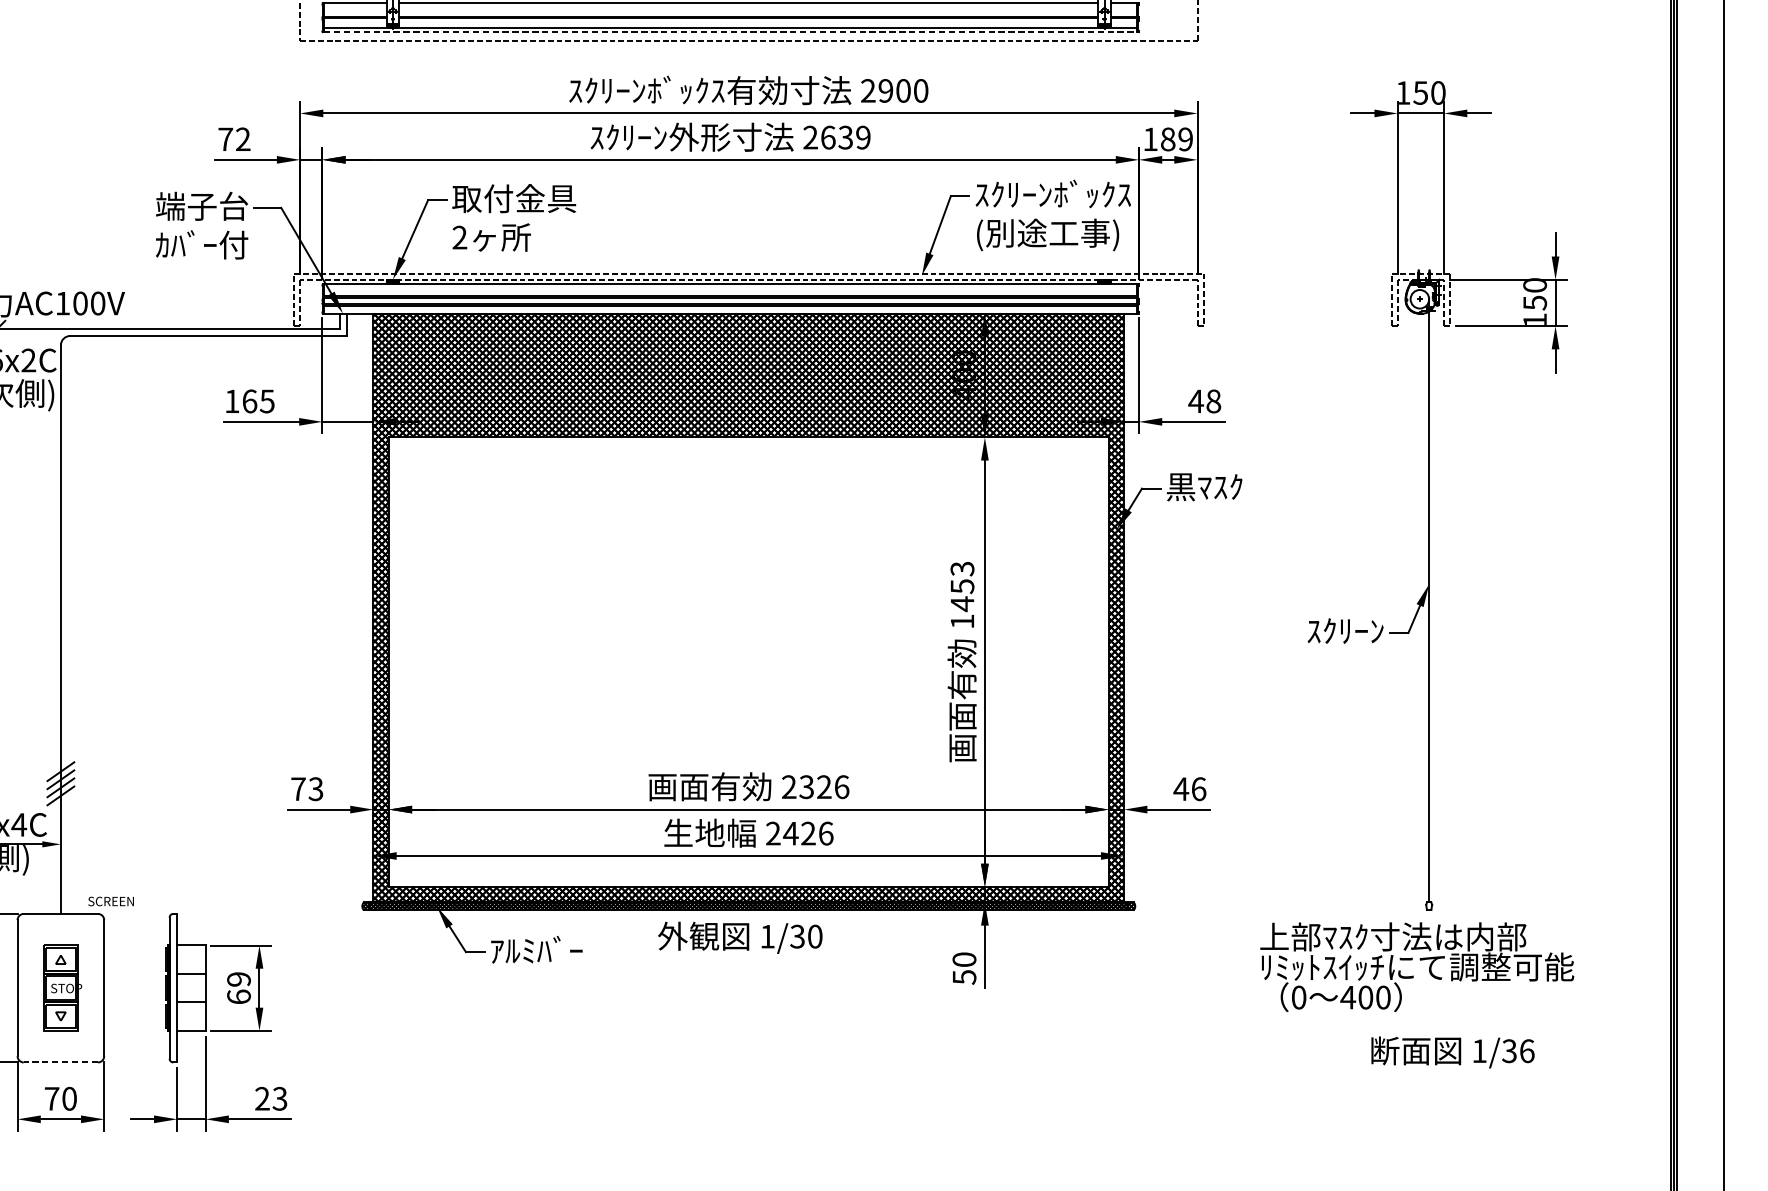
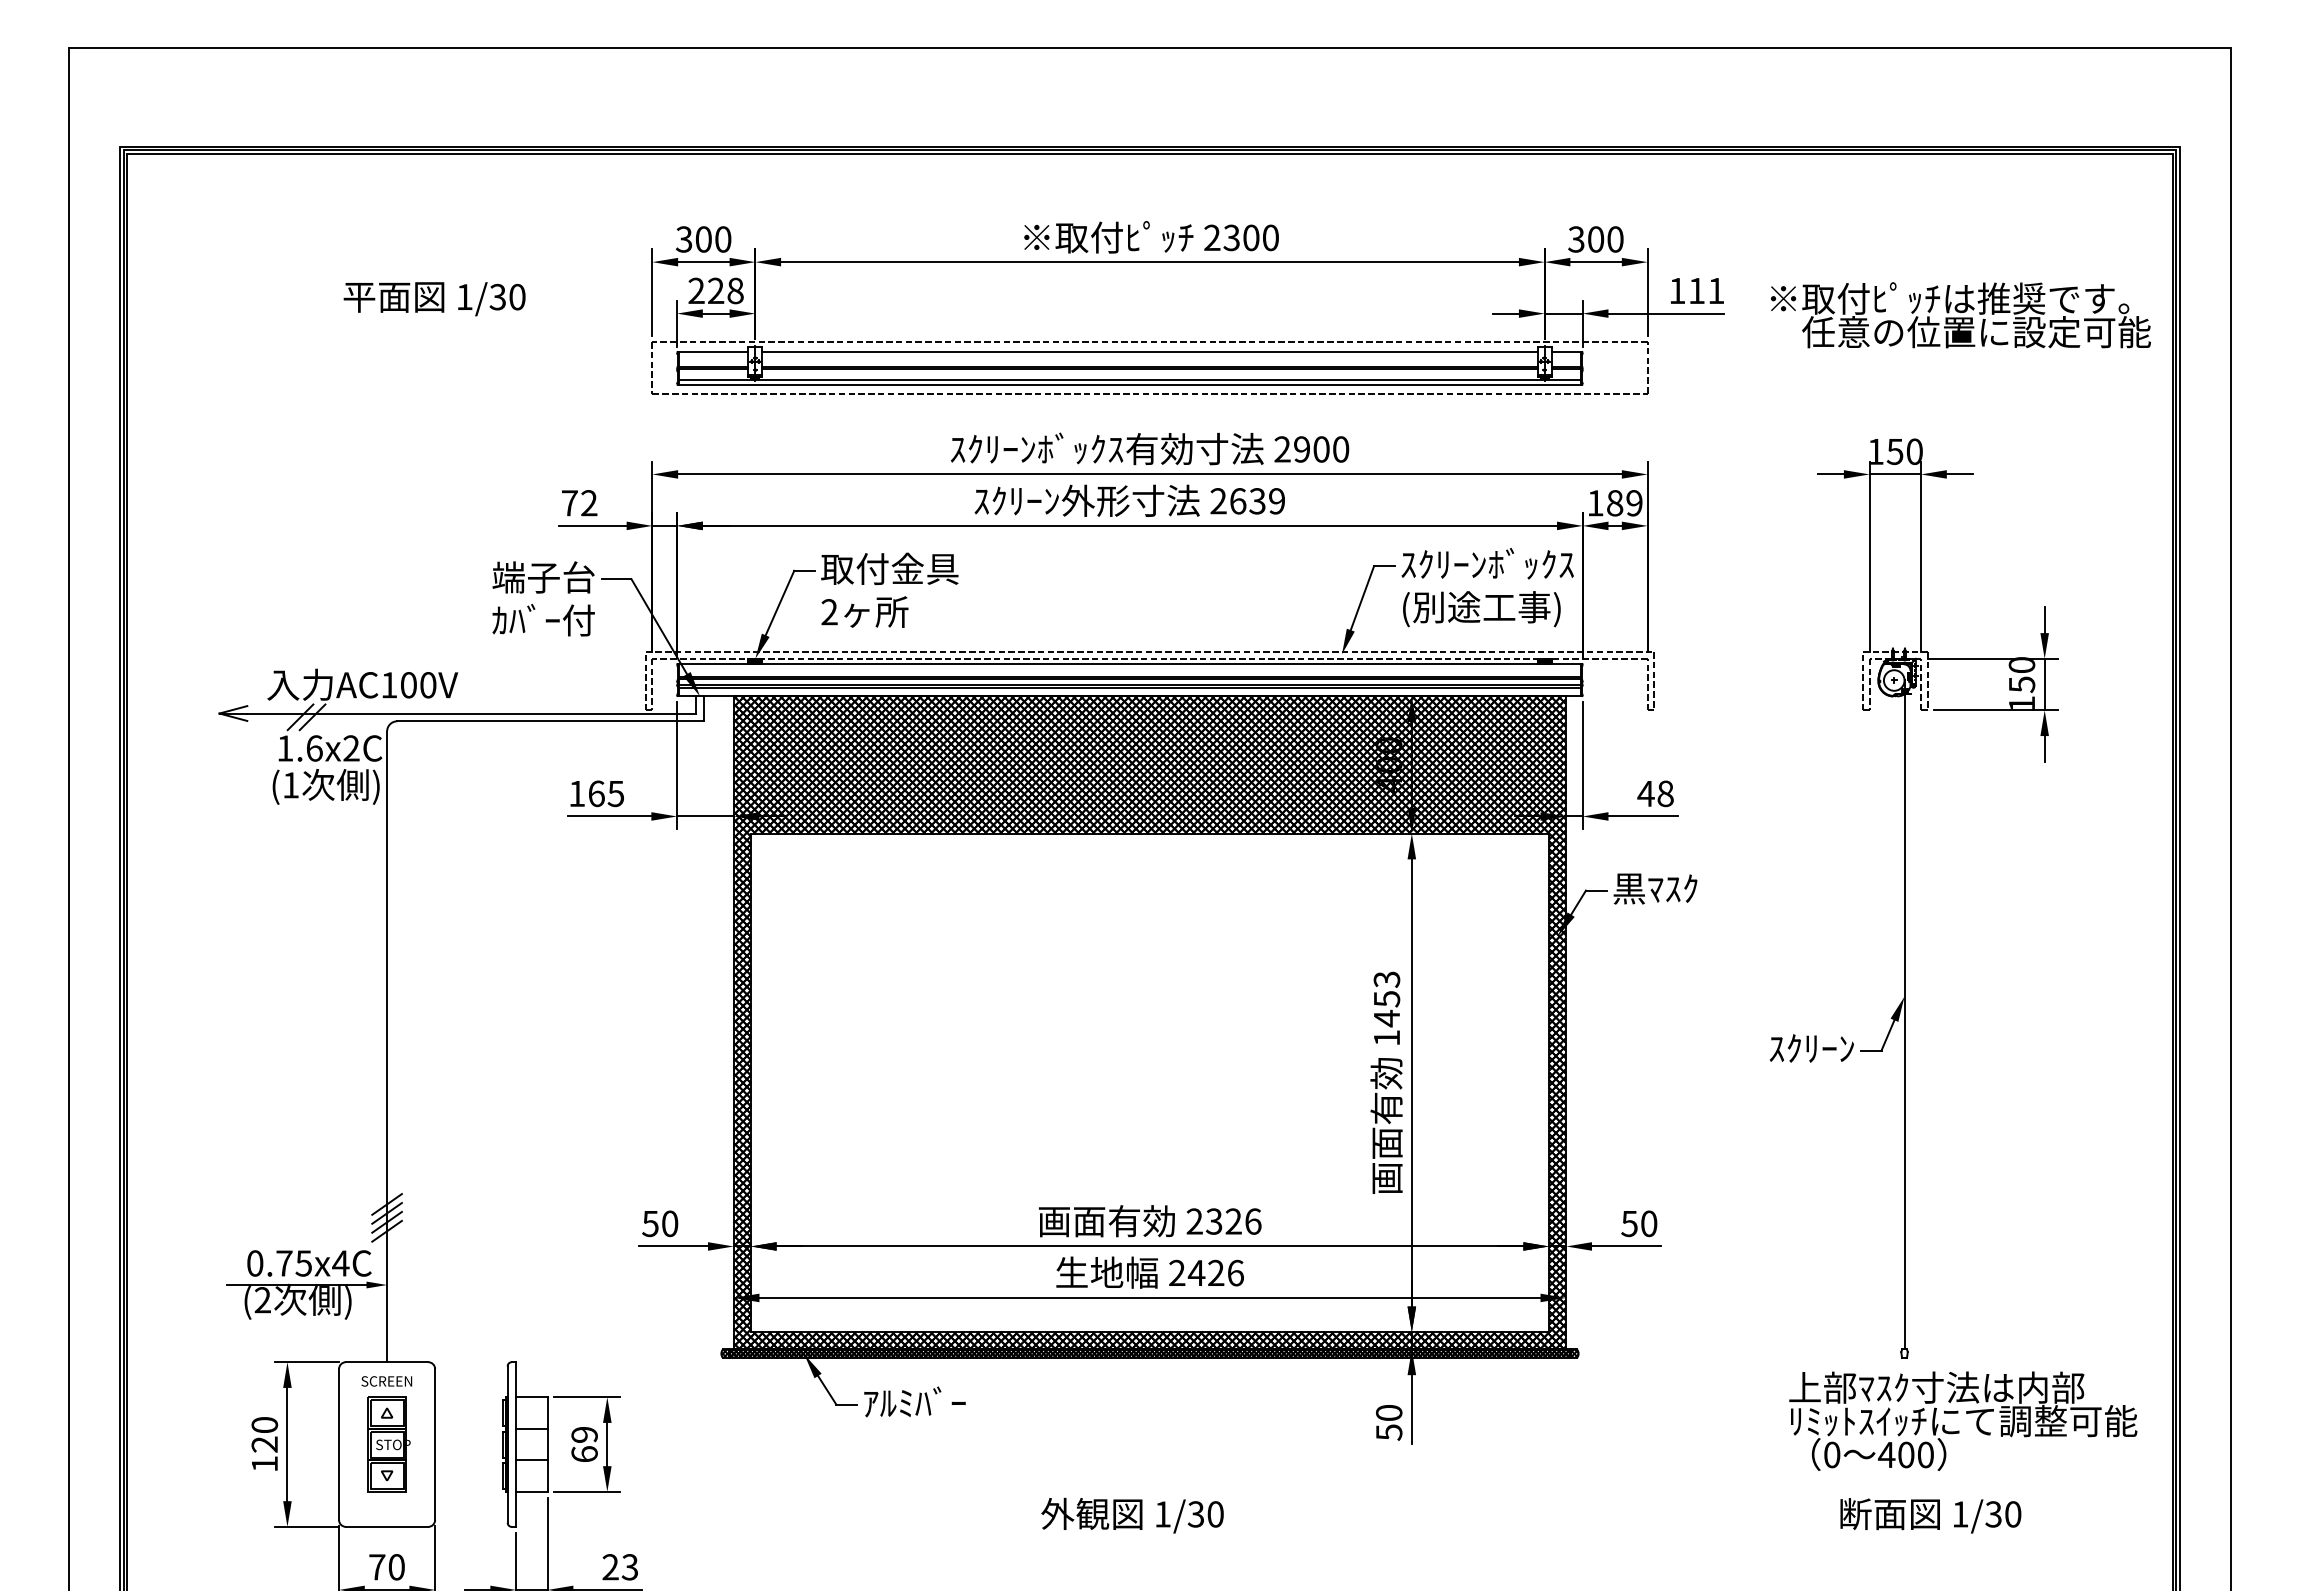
line: (731, 32) -> (1130, 384), dashed -> solid
text: (307, 788) -> (660, 1223), 73 -> 50
text: (1189, 788) -> (1638, 1223), 46 -> 50
text: (110, 901) -> (386, 1381), moved
text: (740, 937) -> (1132, 1515), moved
text: (1417, 966) -> (1963, 1420), moved
text: (1527, 1051) -> (2013, 1514), 1/36 -> 1/30
line: (60, 1062) -> (386, 1526), dashed -> solid

